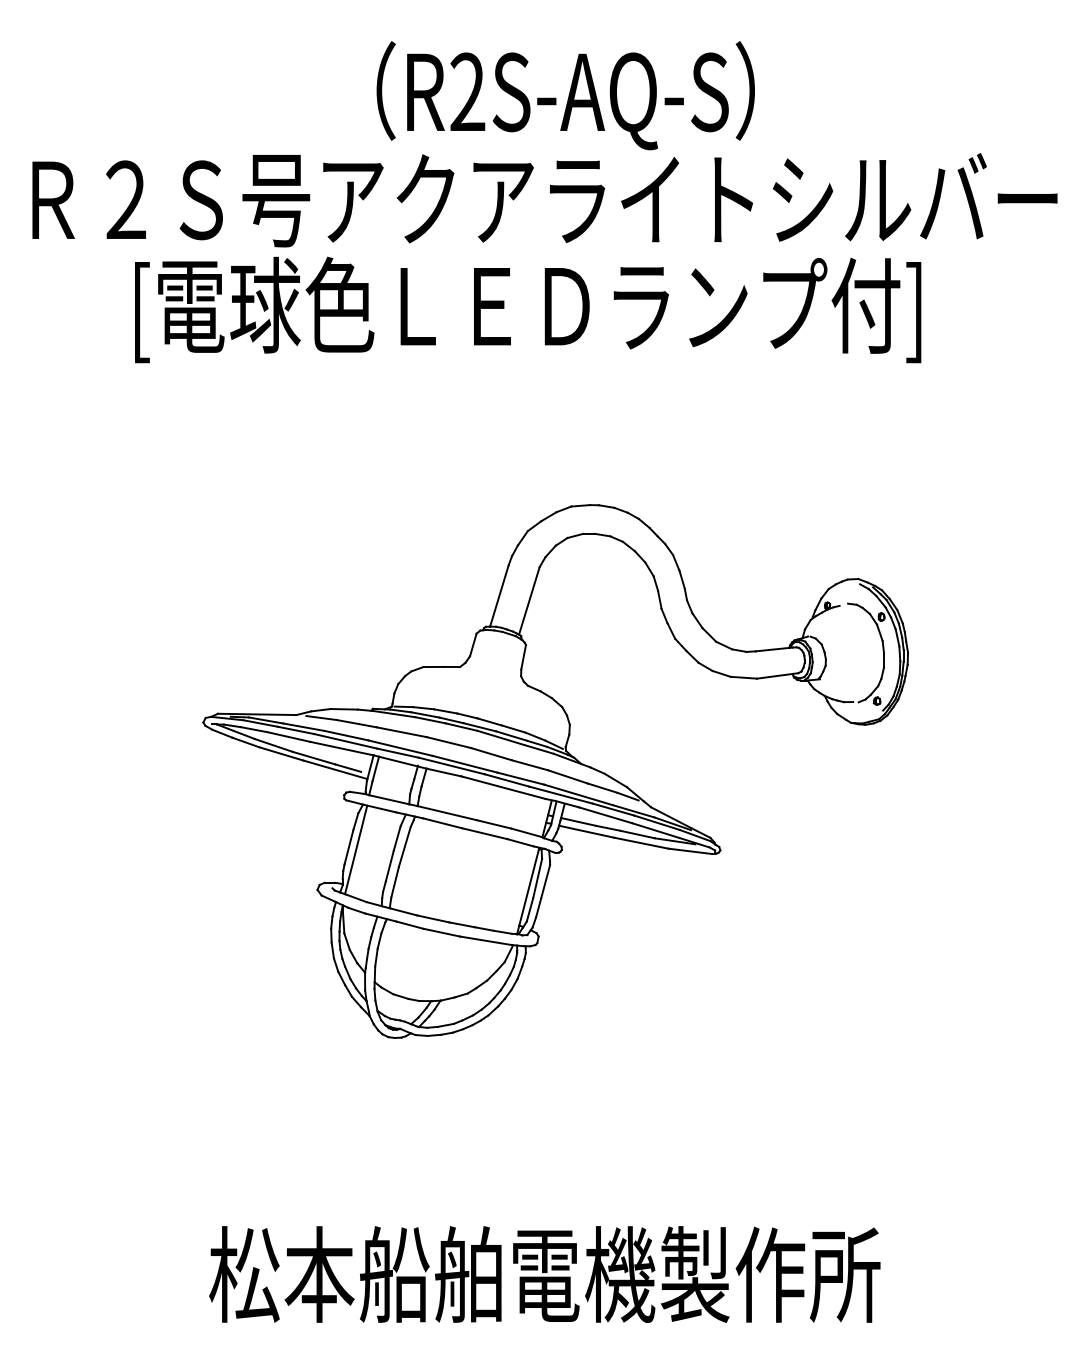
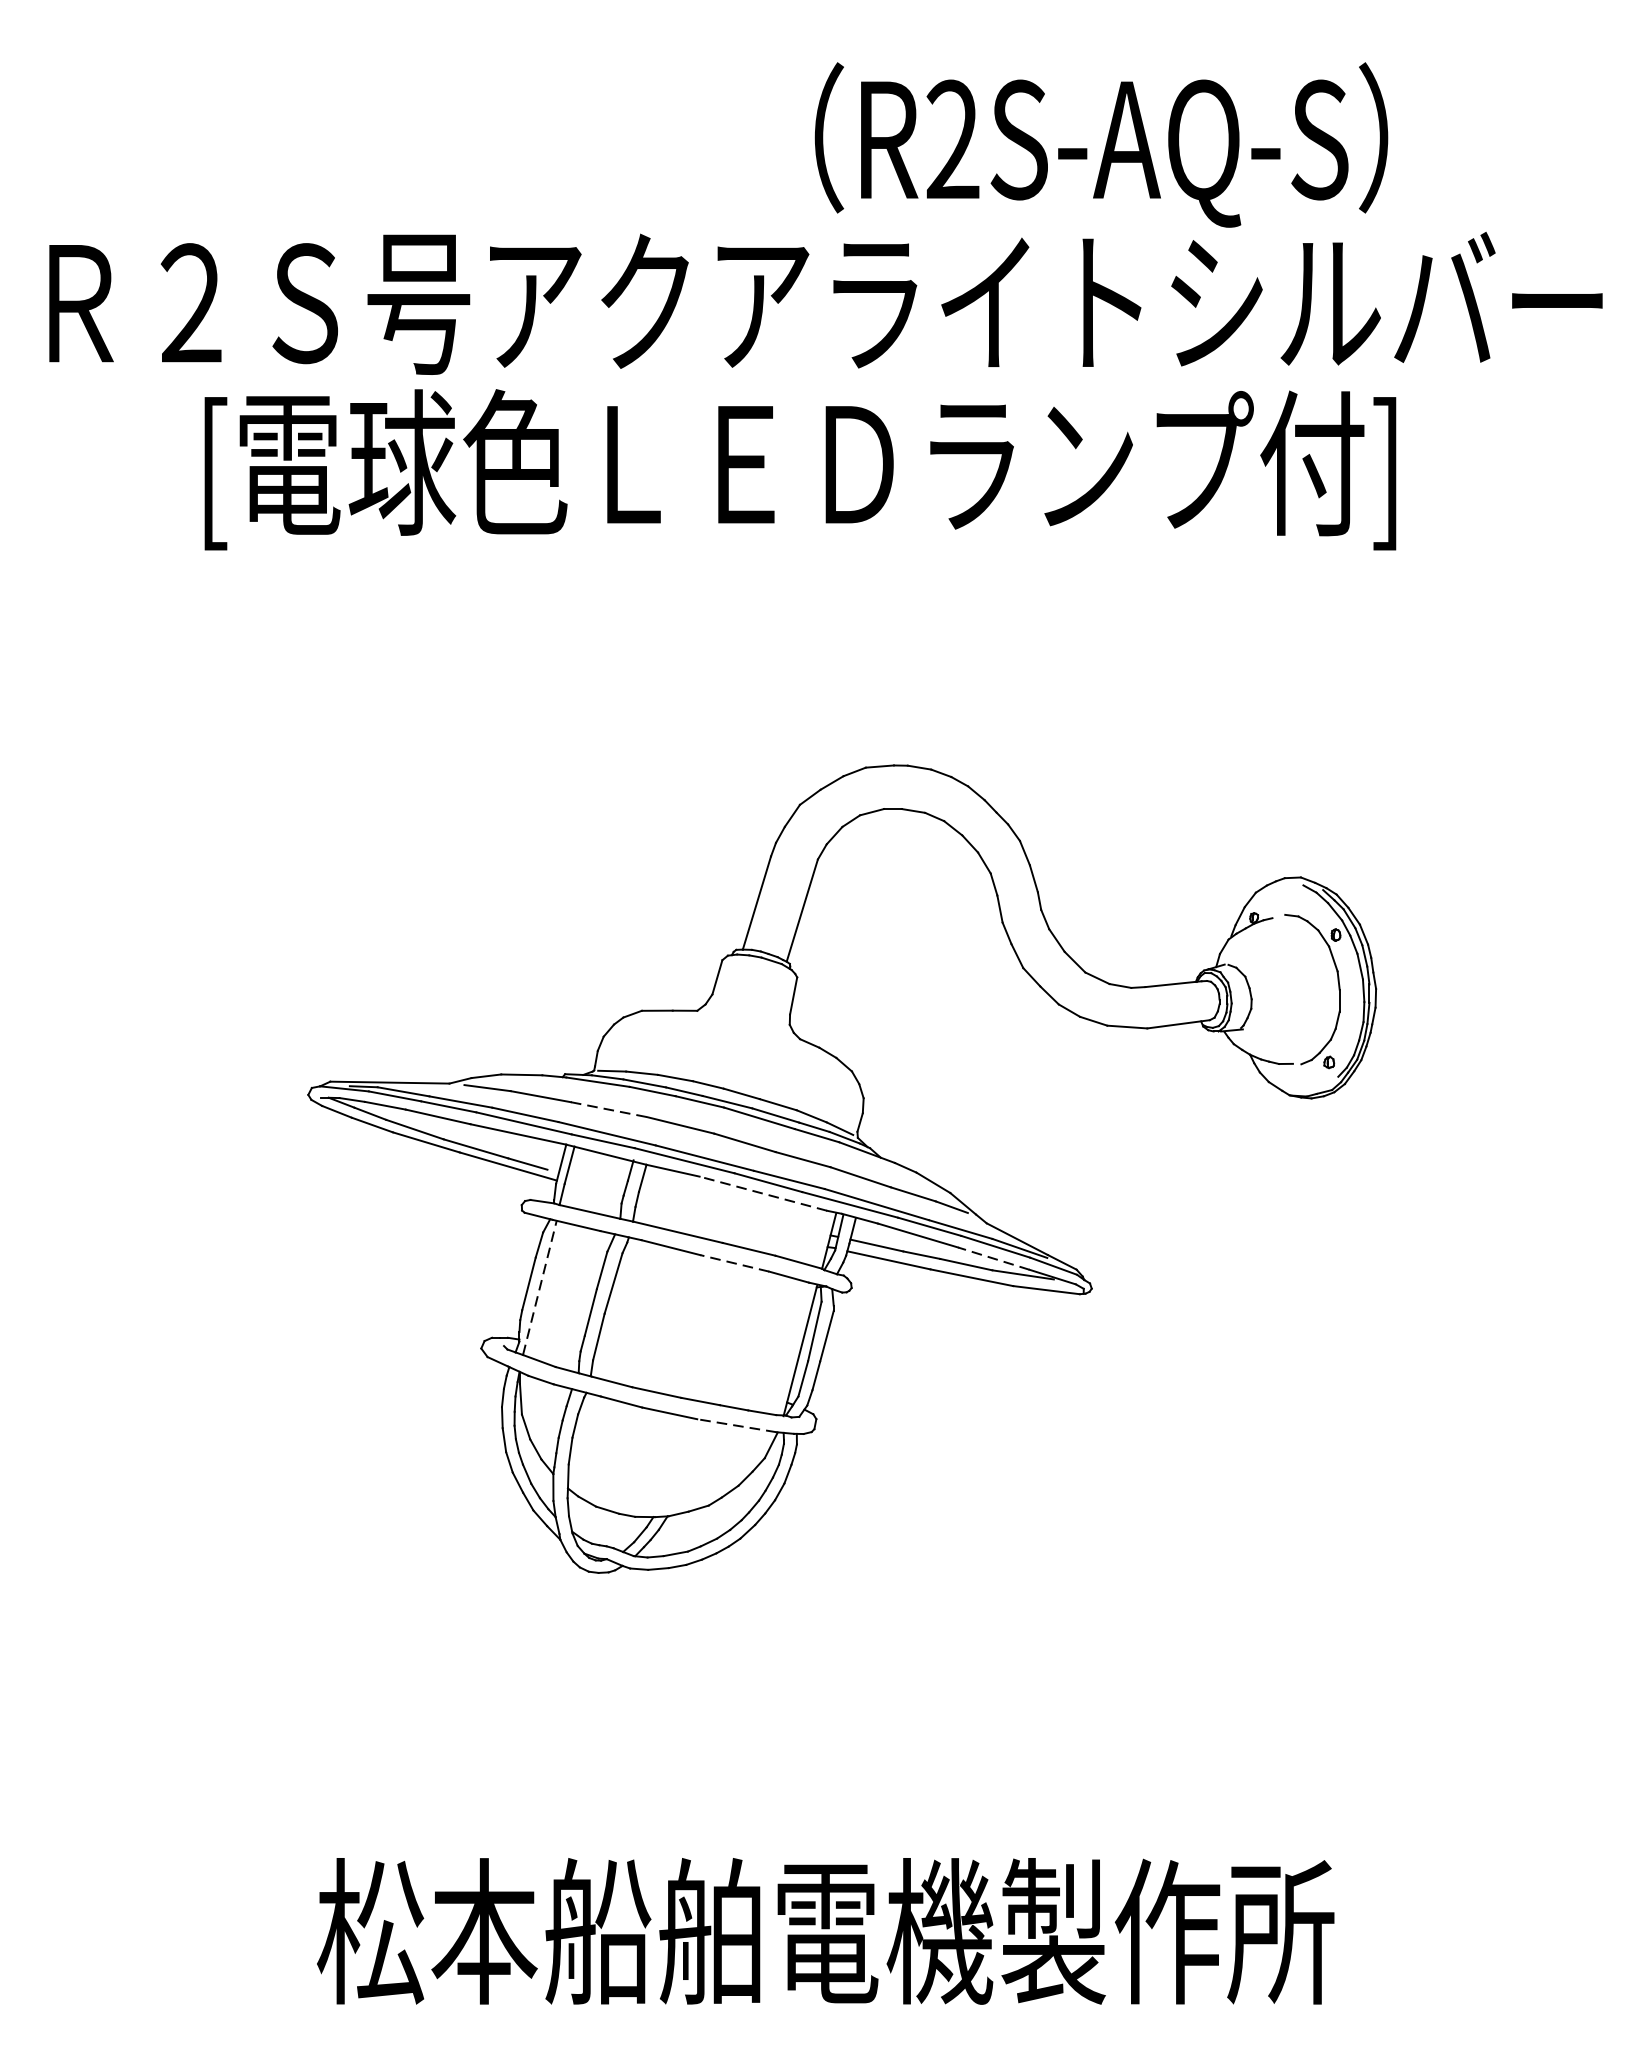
text: (565, 95) -> (1101, 144), moved
line: (401, 732) -> (608, 1110), solid -> dashed
line: (503, 787) -> (763, 1193), solid -> dashed
line: (655, 830) -> (993, 1258), solid -> dashed
line: (484, 833) -> (734, 1263), solid -> dashed
line: (356, 849) -> (540, 1287), solid -> dashed
line: (486, 940) -> (737, 1425), solid -> dashed

